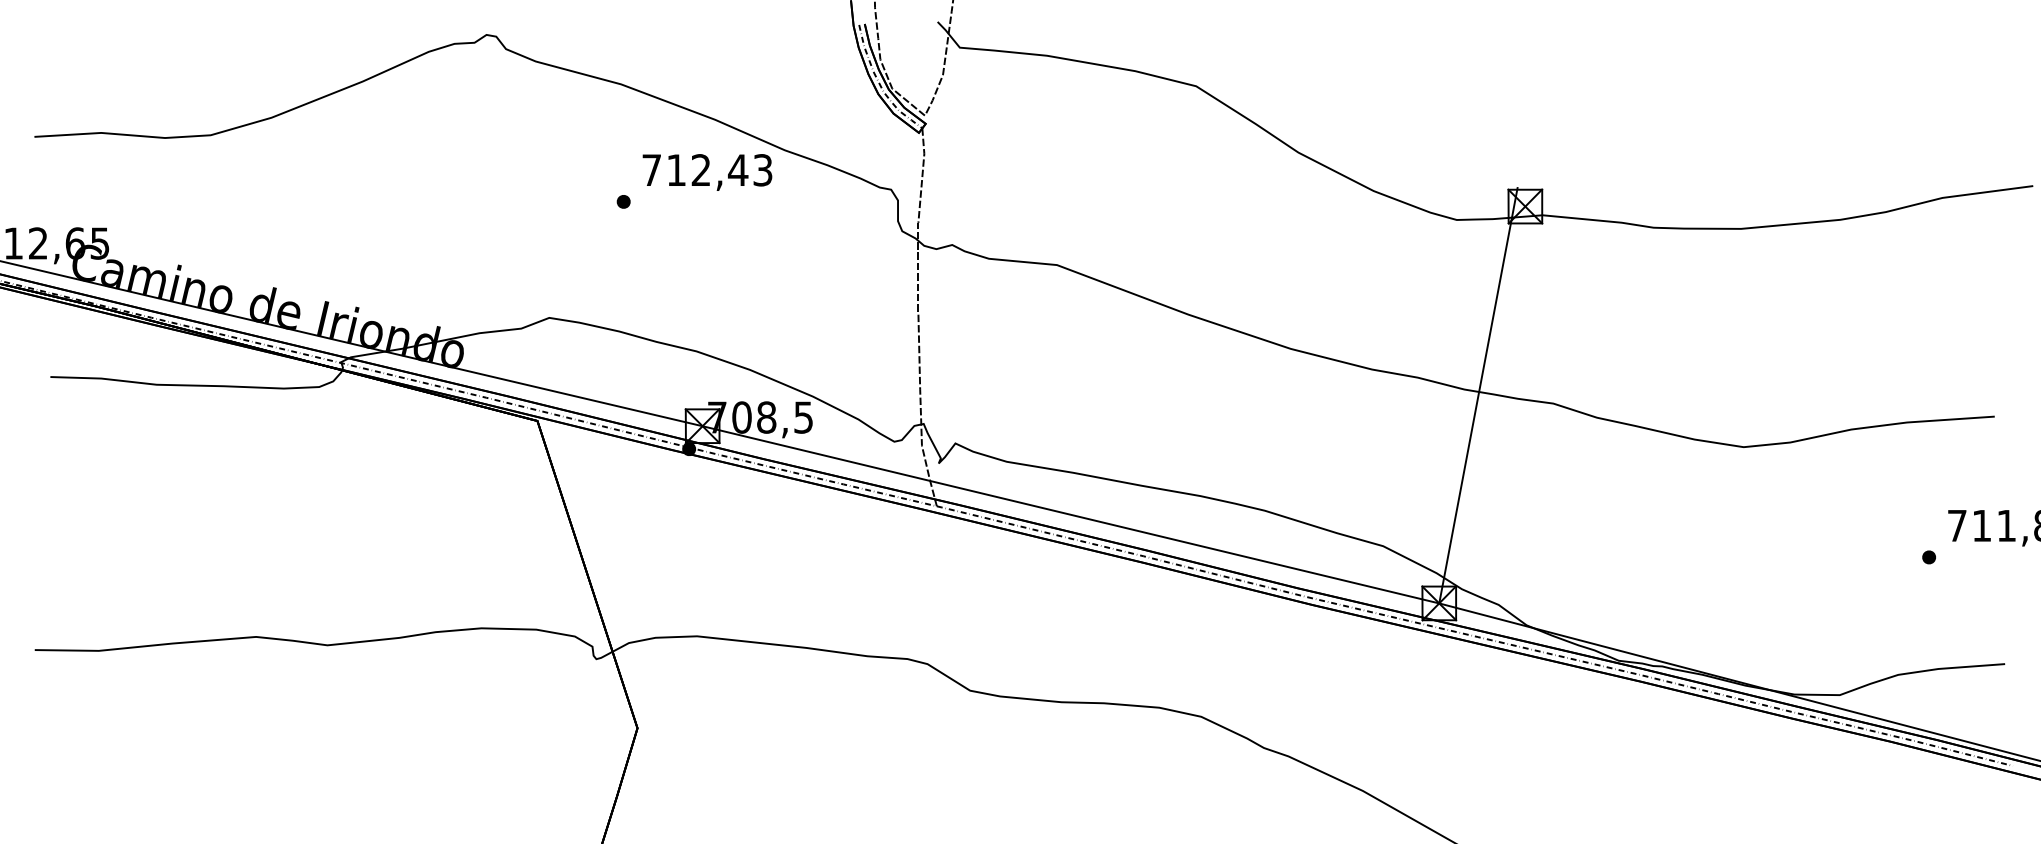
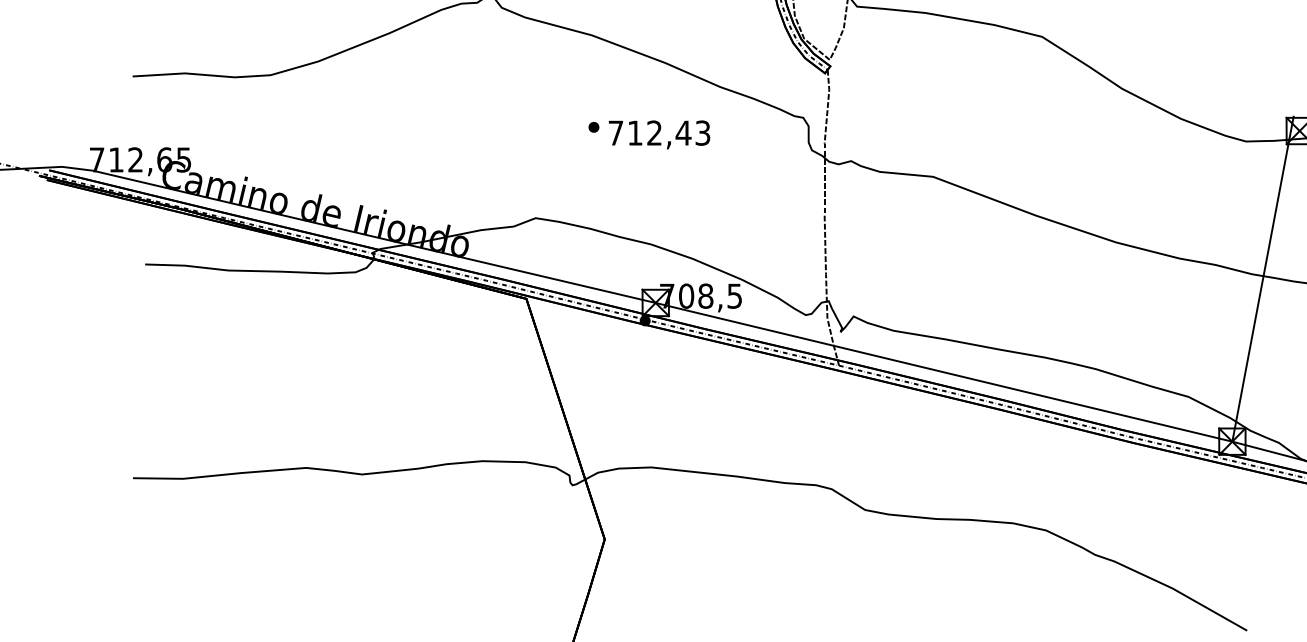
text: (707, 172) -> (659, 134), moved

